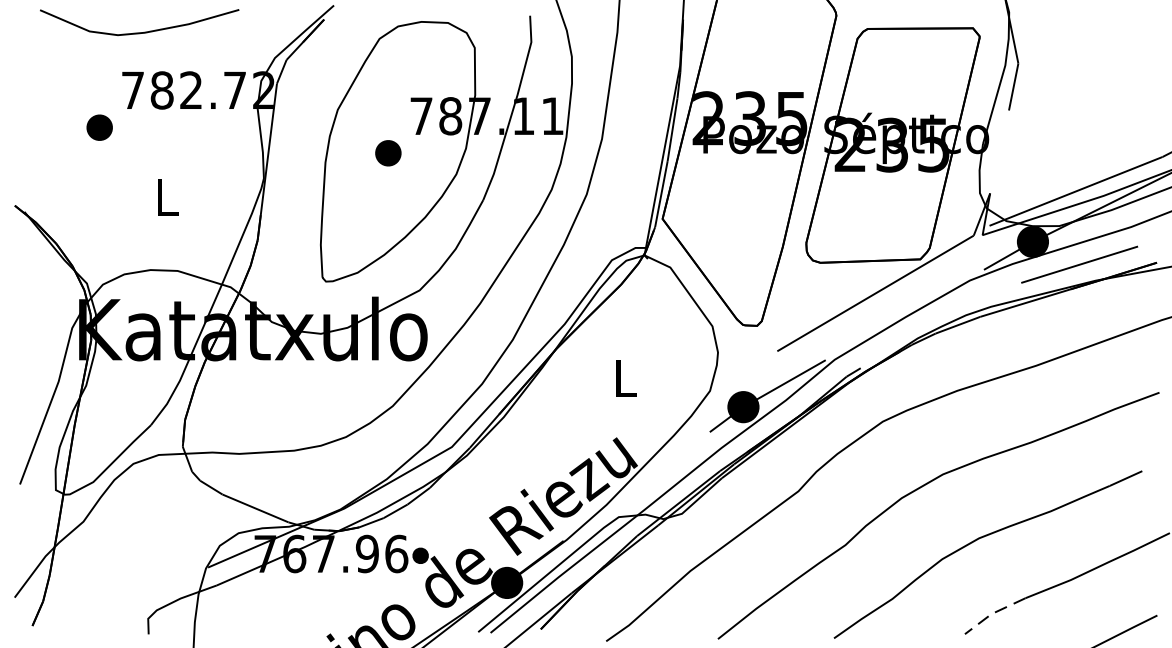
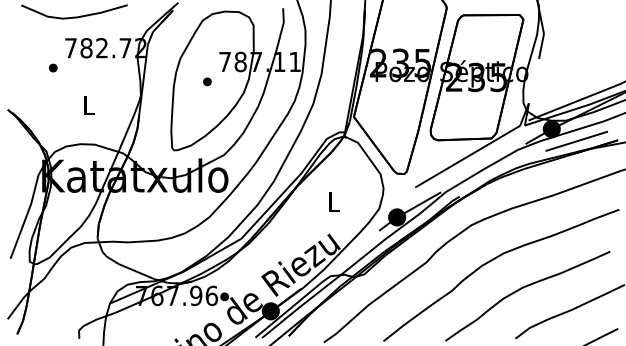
part: (100, 126) -> (53, 67), size x0.62
part: (388, 152) -> (207, 81), size x0.62
line: (993, 613) -> (530, 327), dashed -> solid

